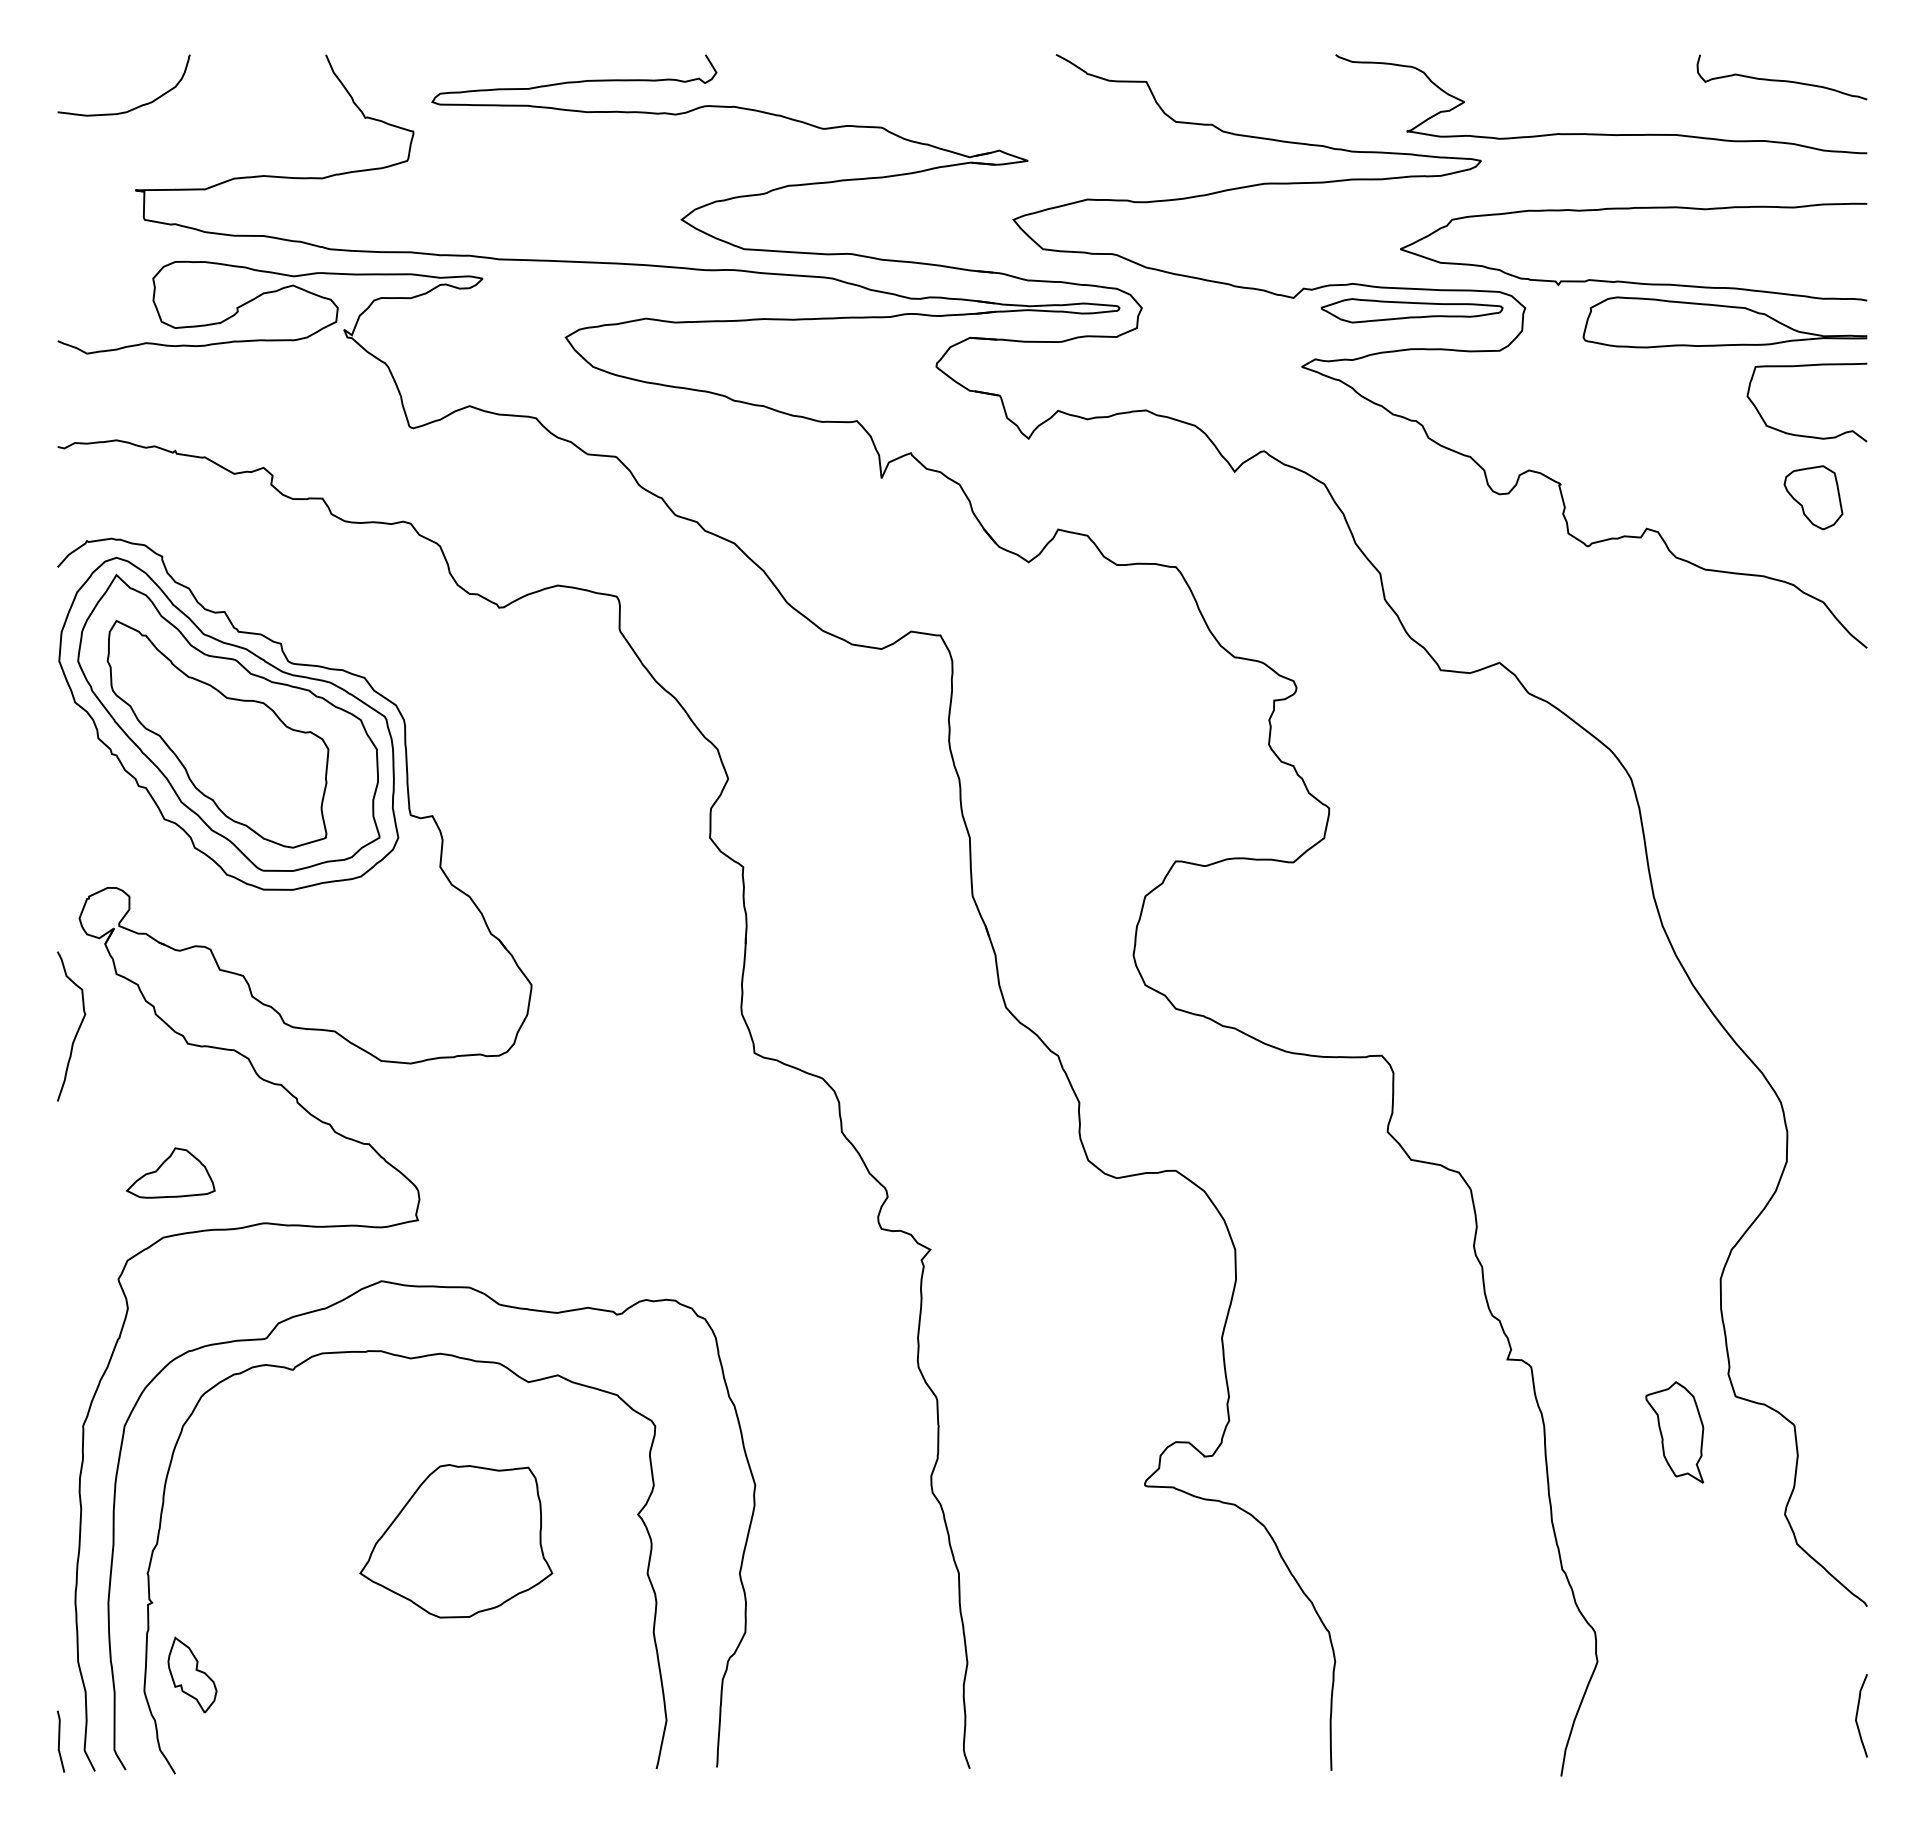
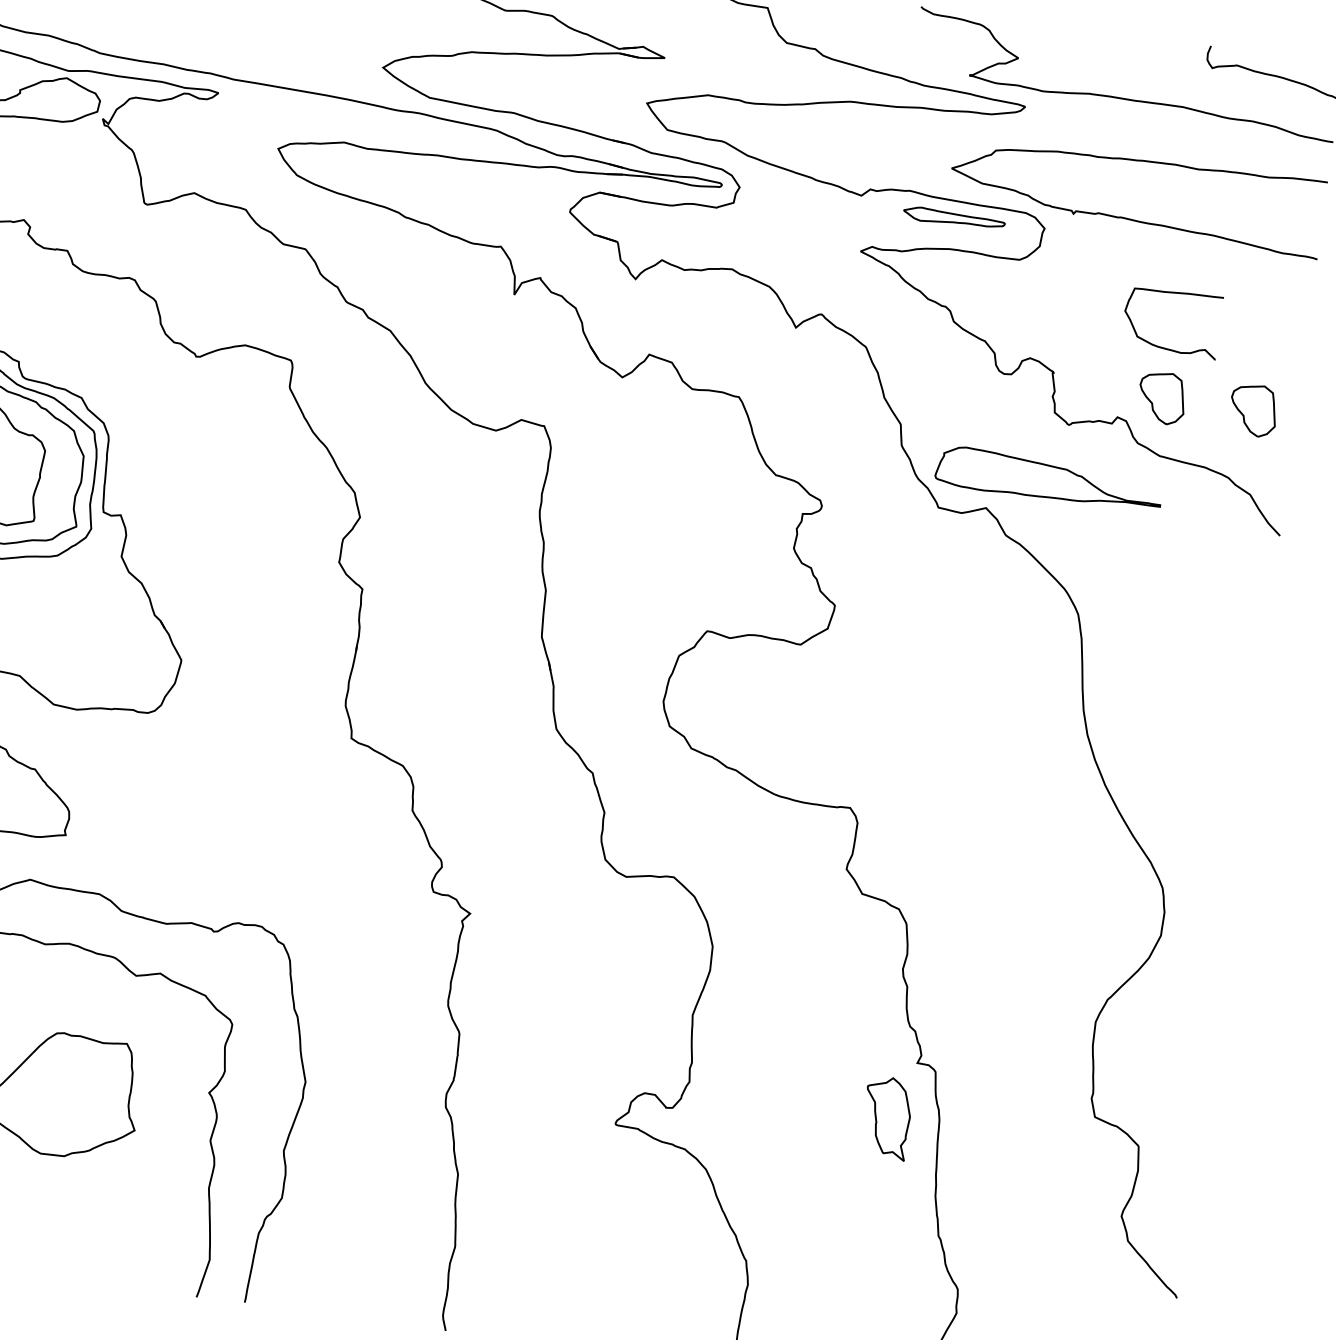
curve: (1724, 307) -> (1050, 467), moved
part: (1411, 310) -> (953, 218), size x0.7
curve: (1799, 434) -> (1162, 346), moved
part: (1698, 497) -> (1162, 397), added
part: (1674, 1432) -> (886, 1118), moved

